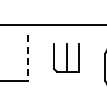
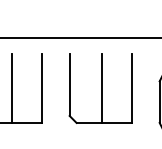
line: (7, 57) -> (11, 87), added
part: (66, 57) -> (100, 87), size x1.67
line: (27, 58) -> (41, 88), dashed -> solid

